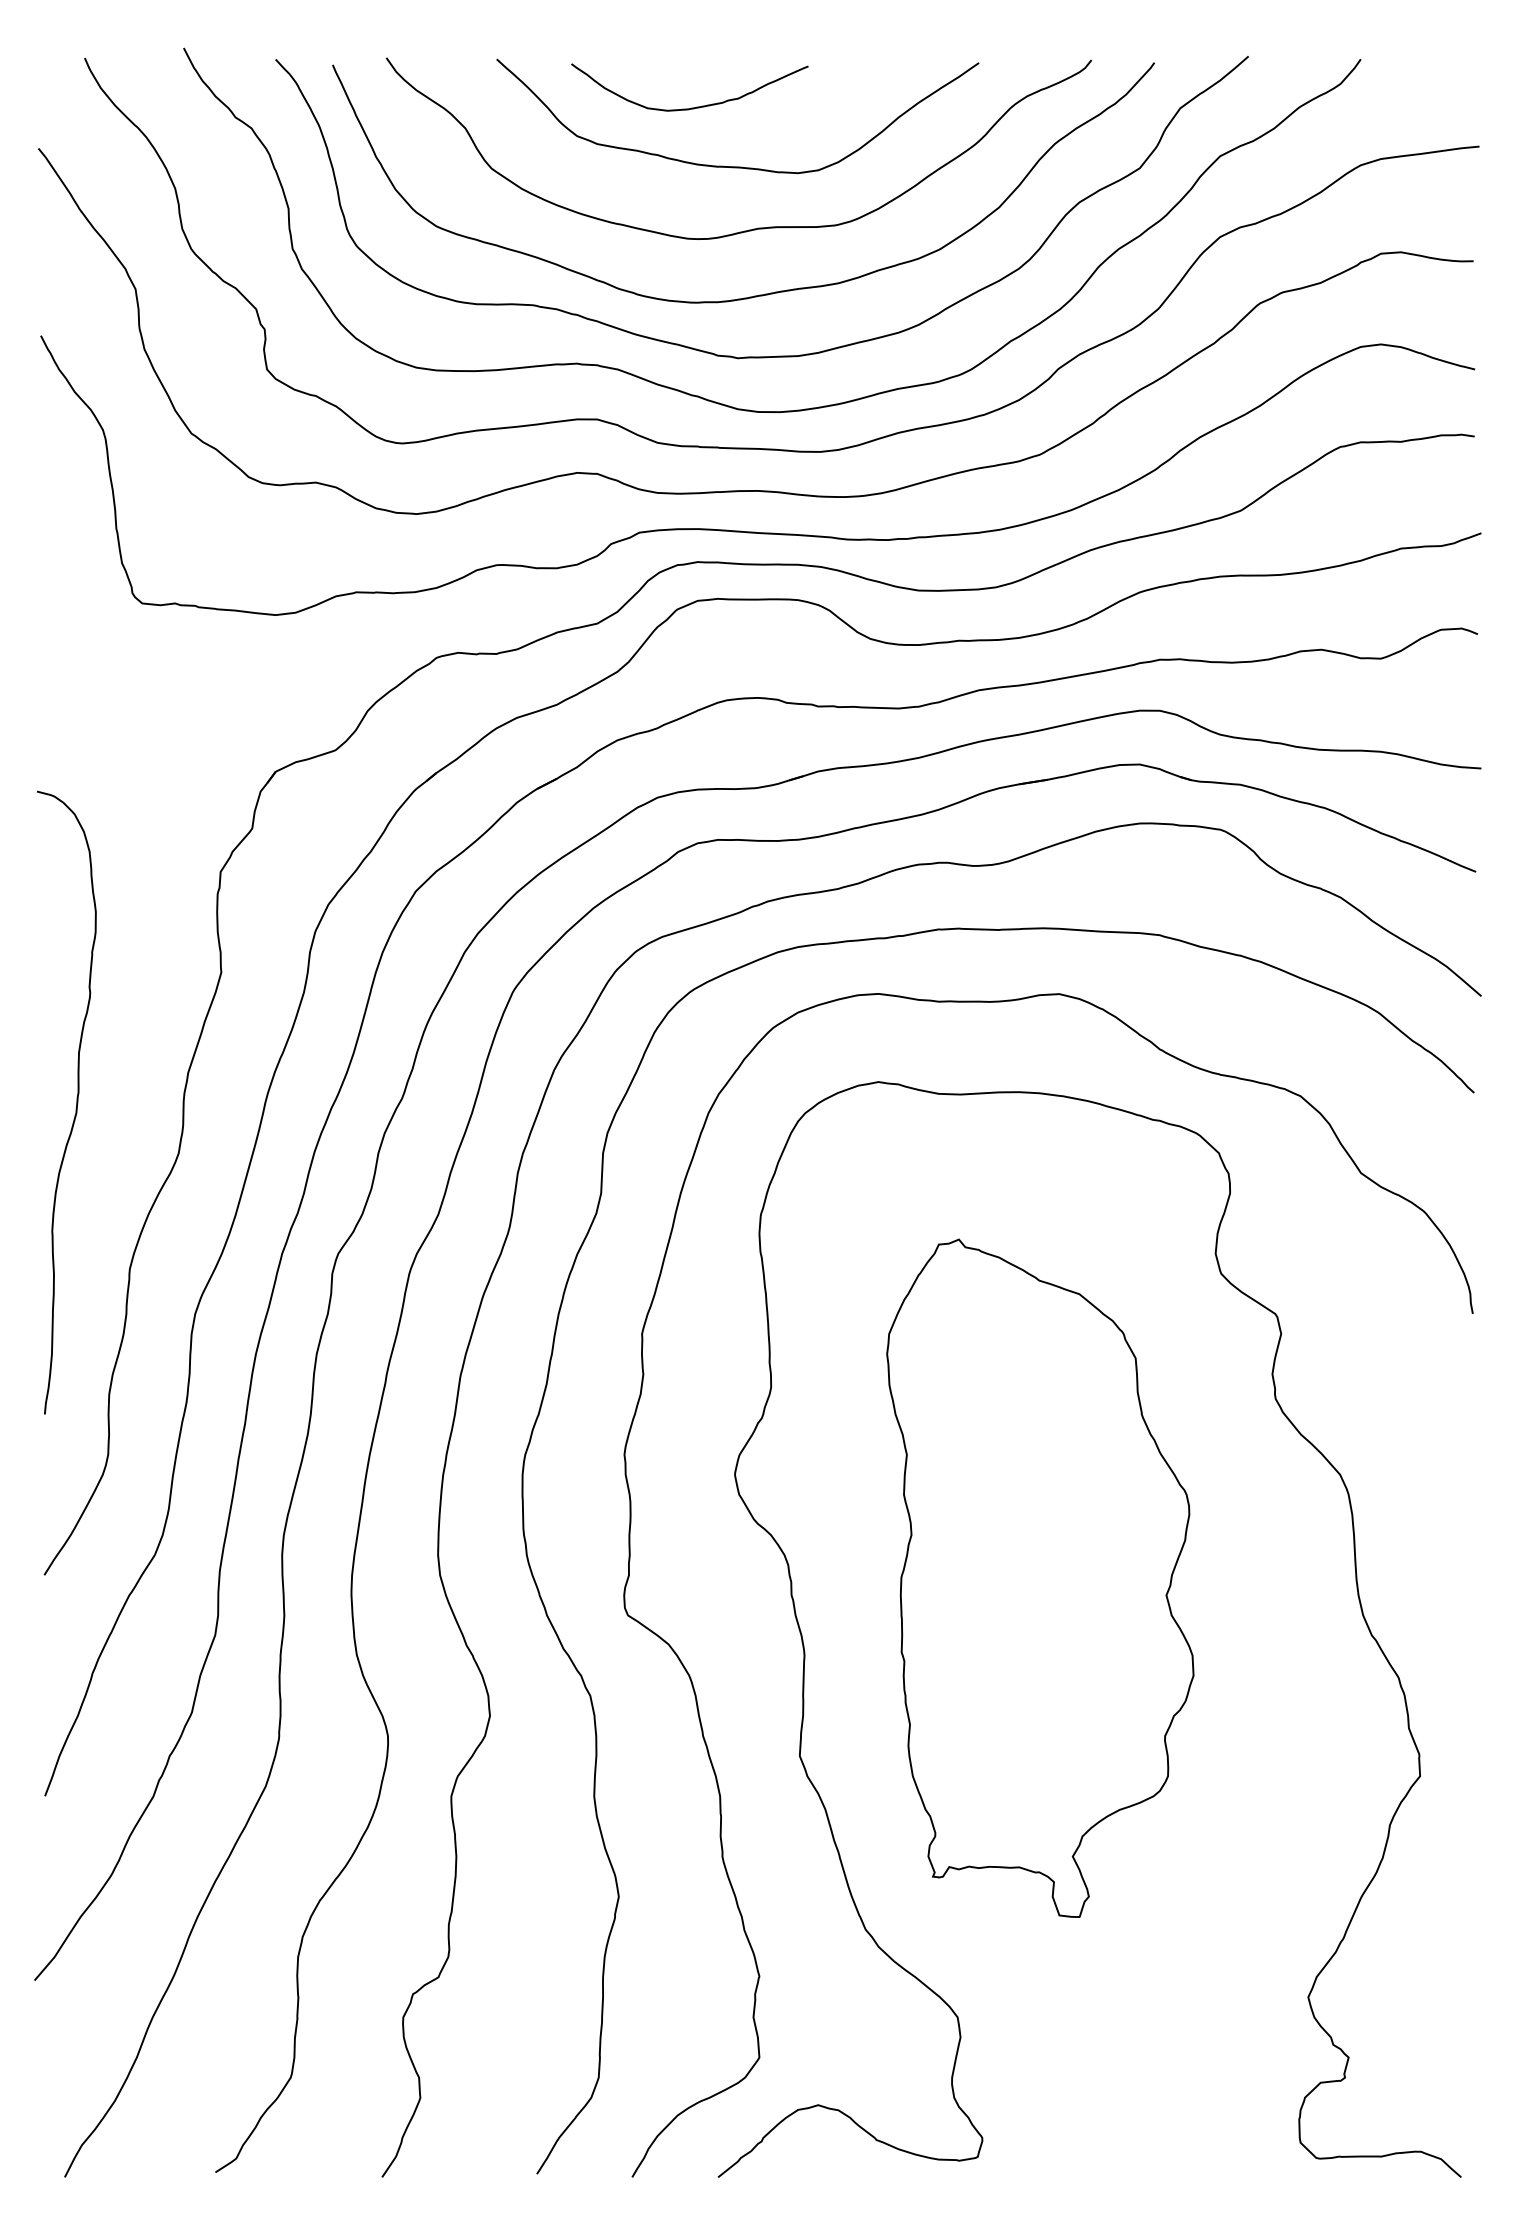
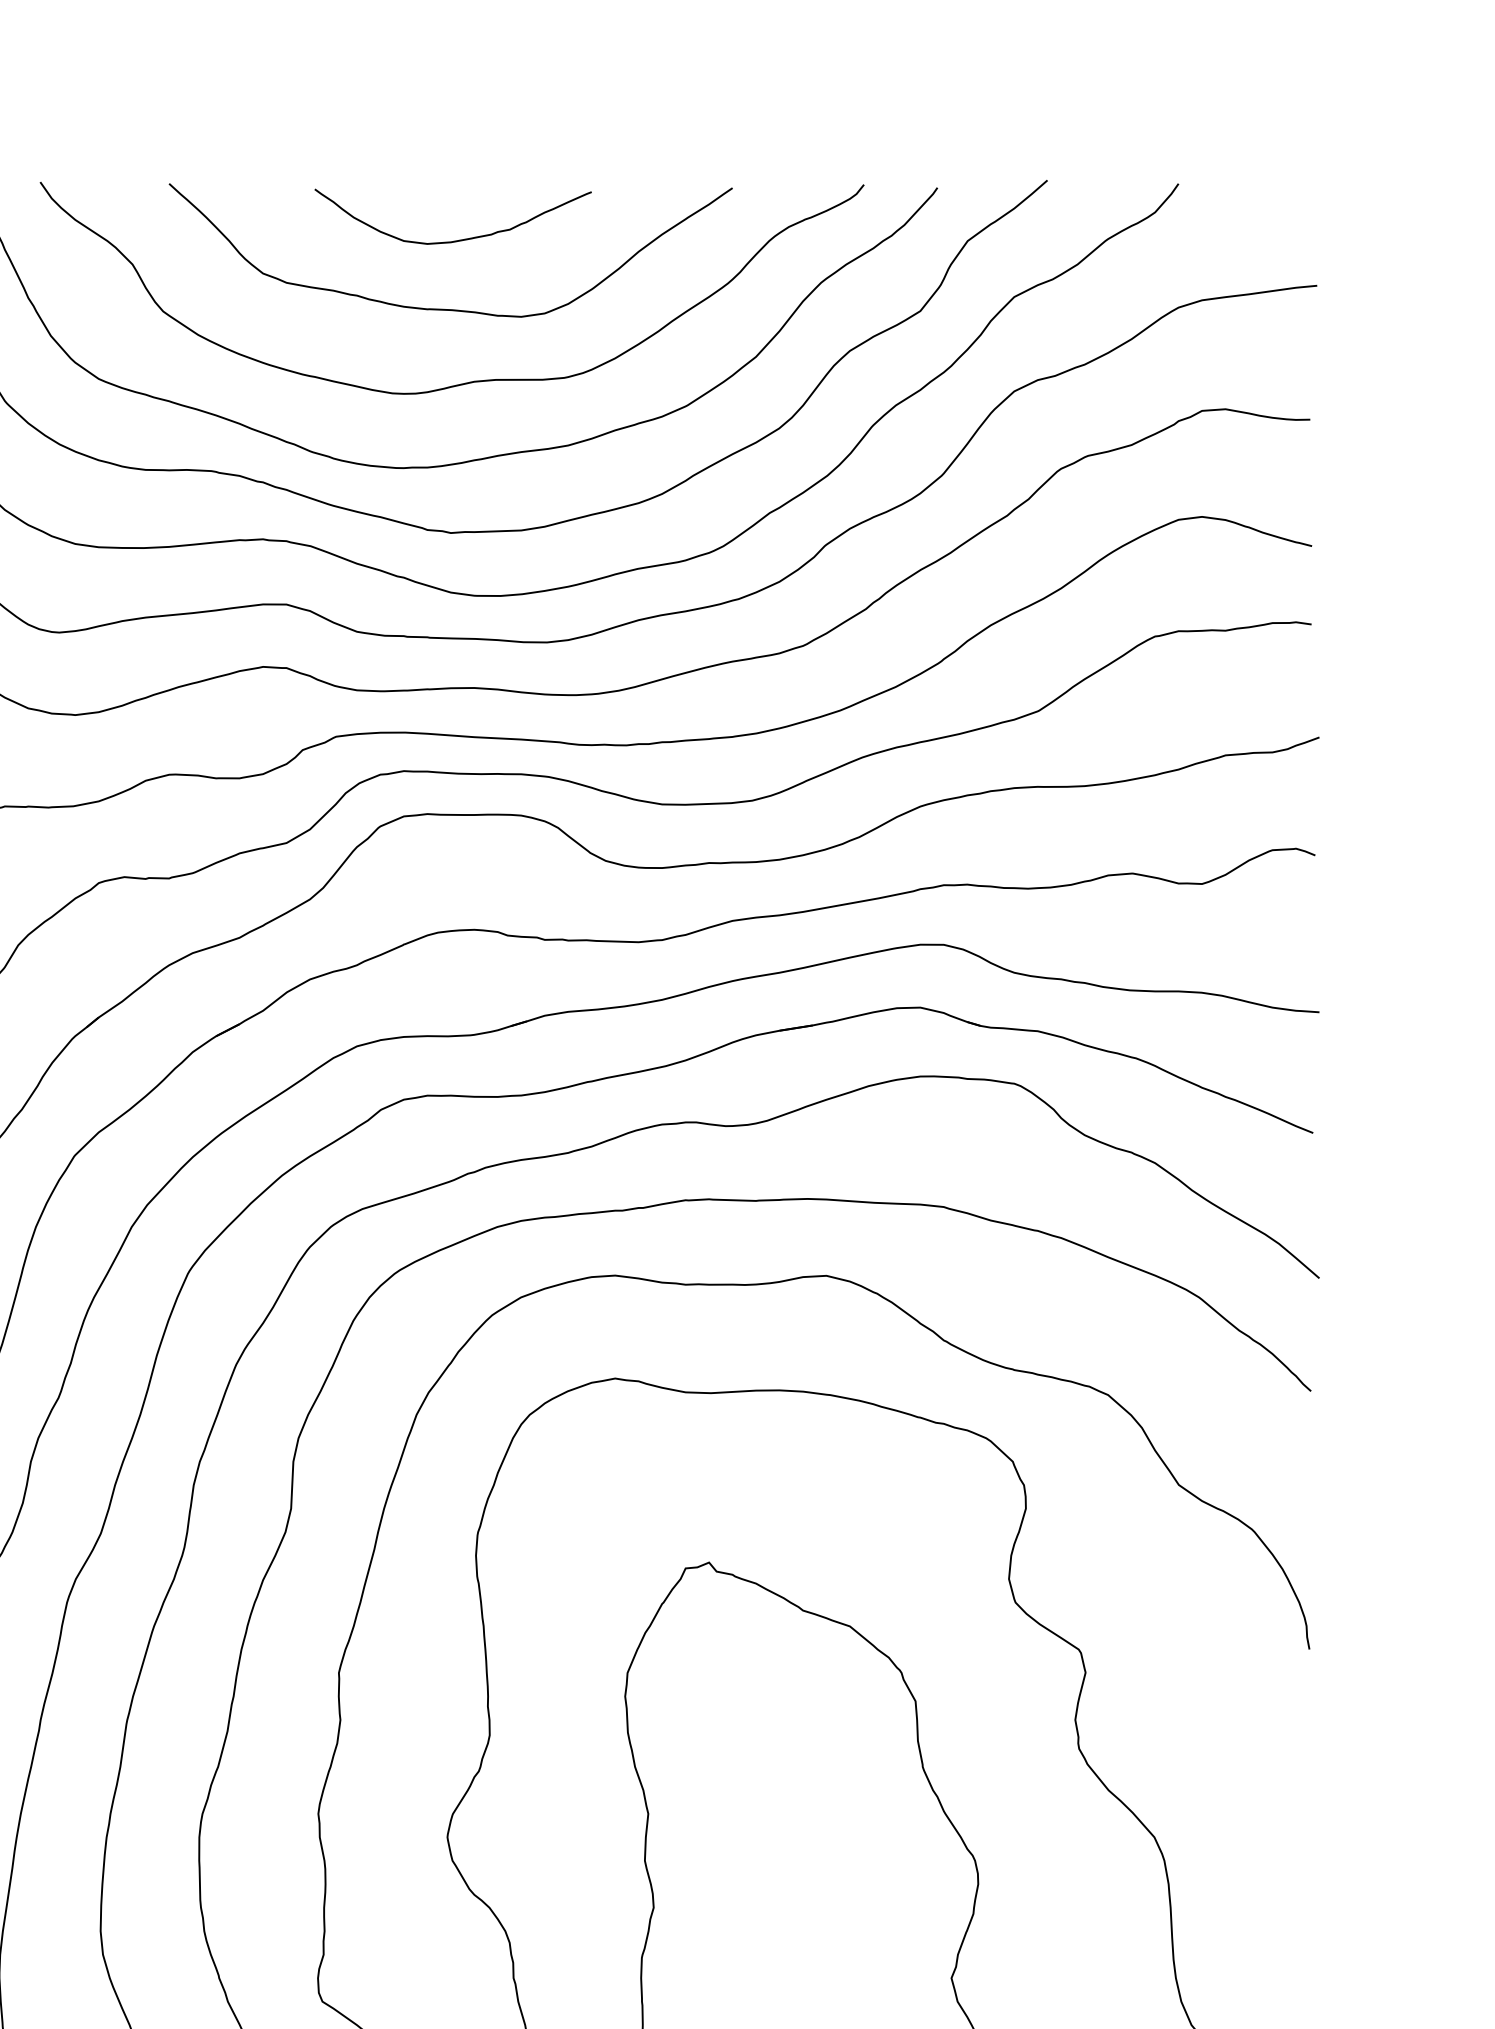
curve: (691, 107) -> (455, 240), moved

